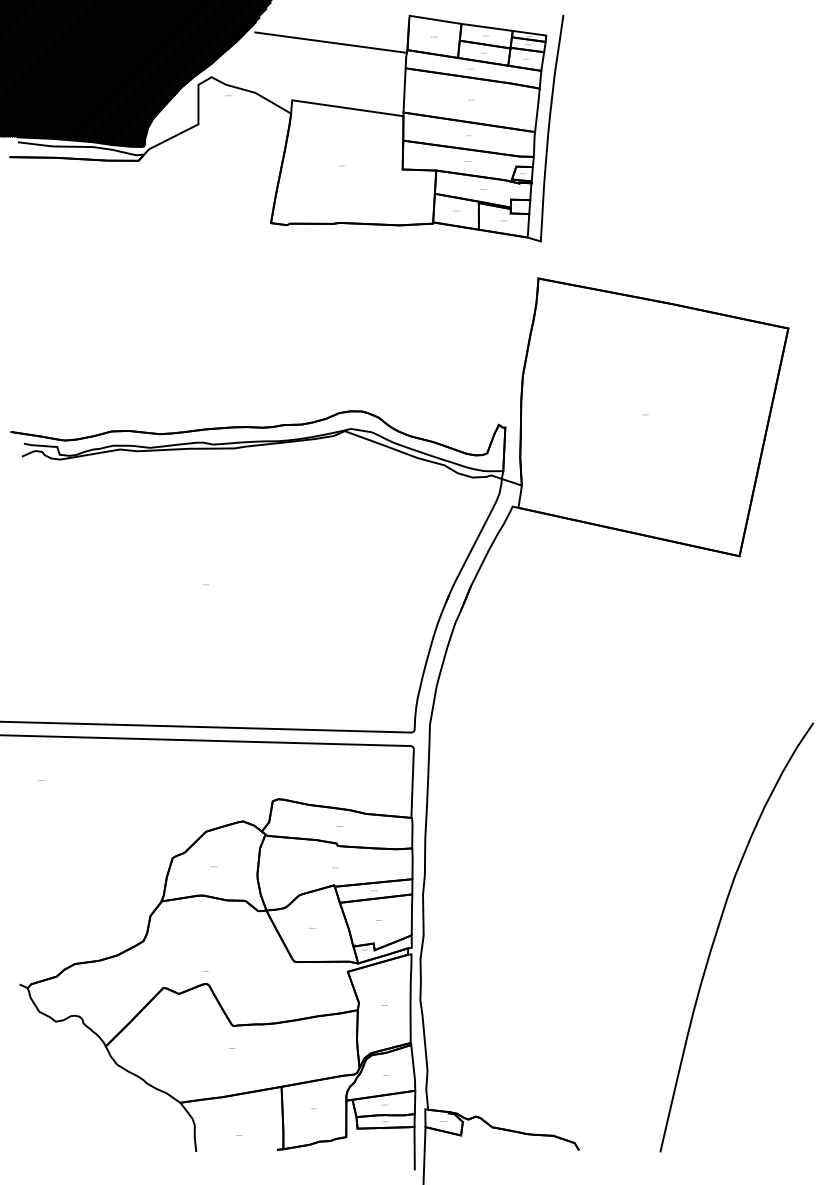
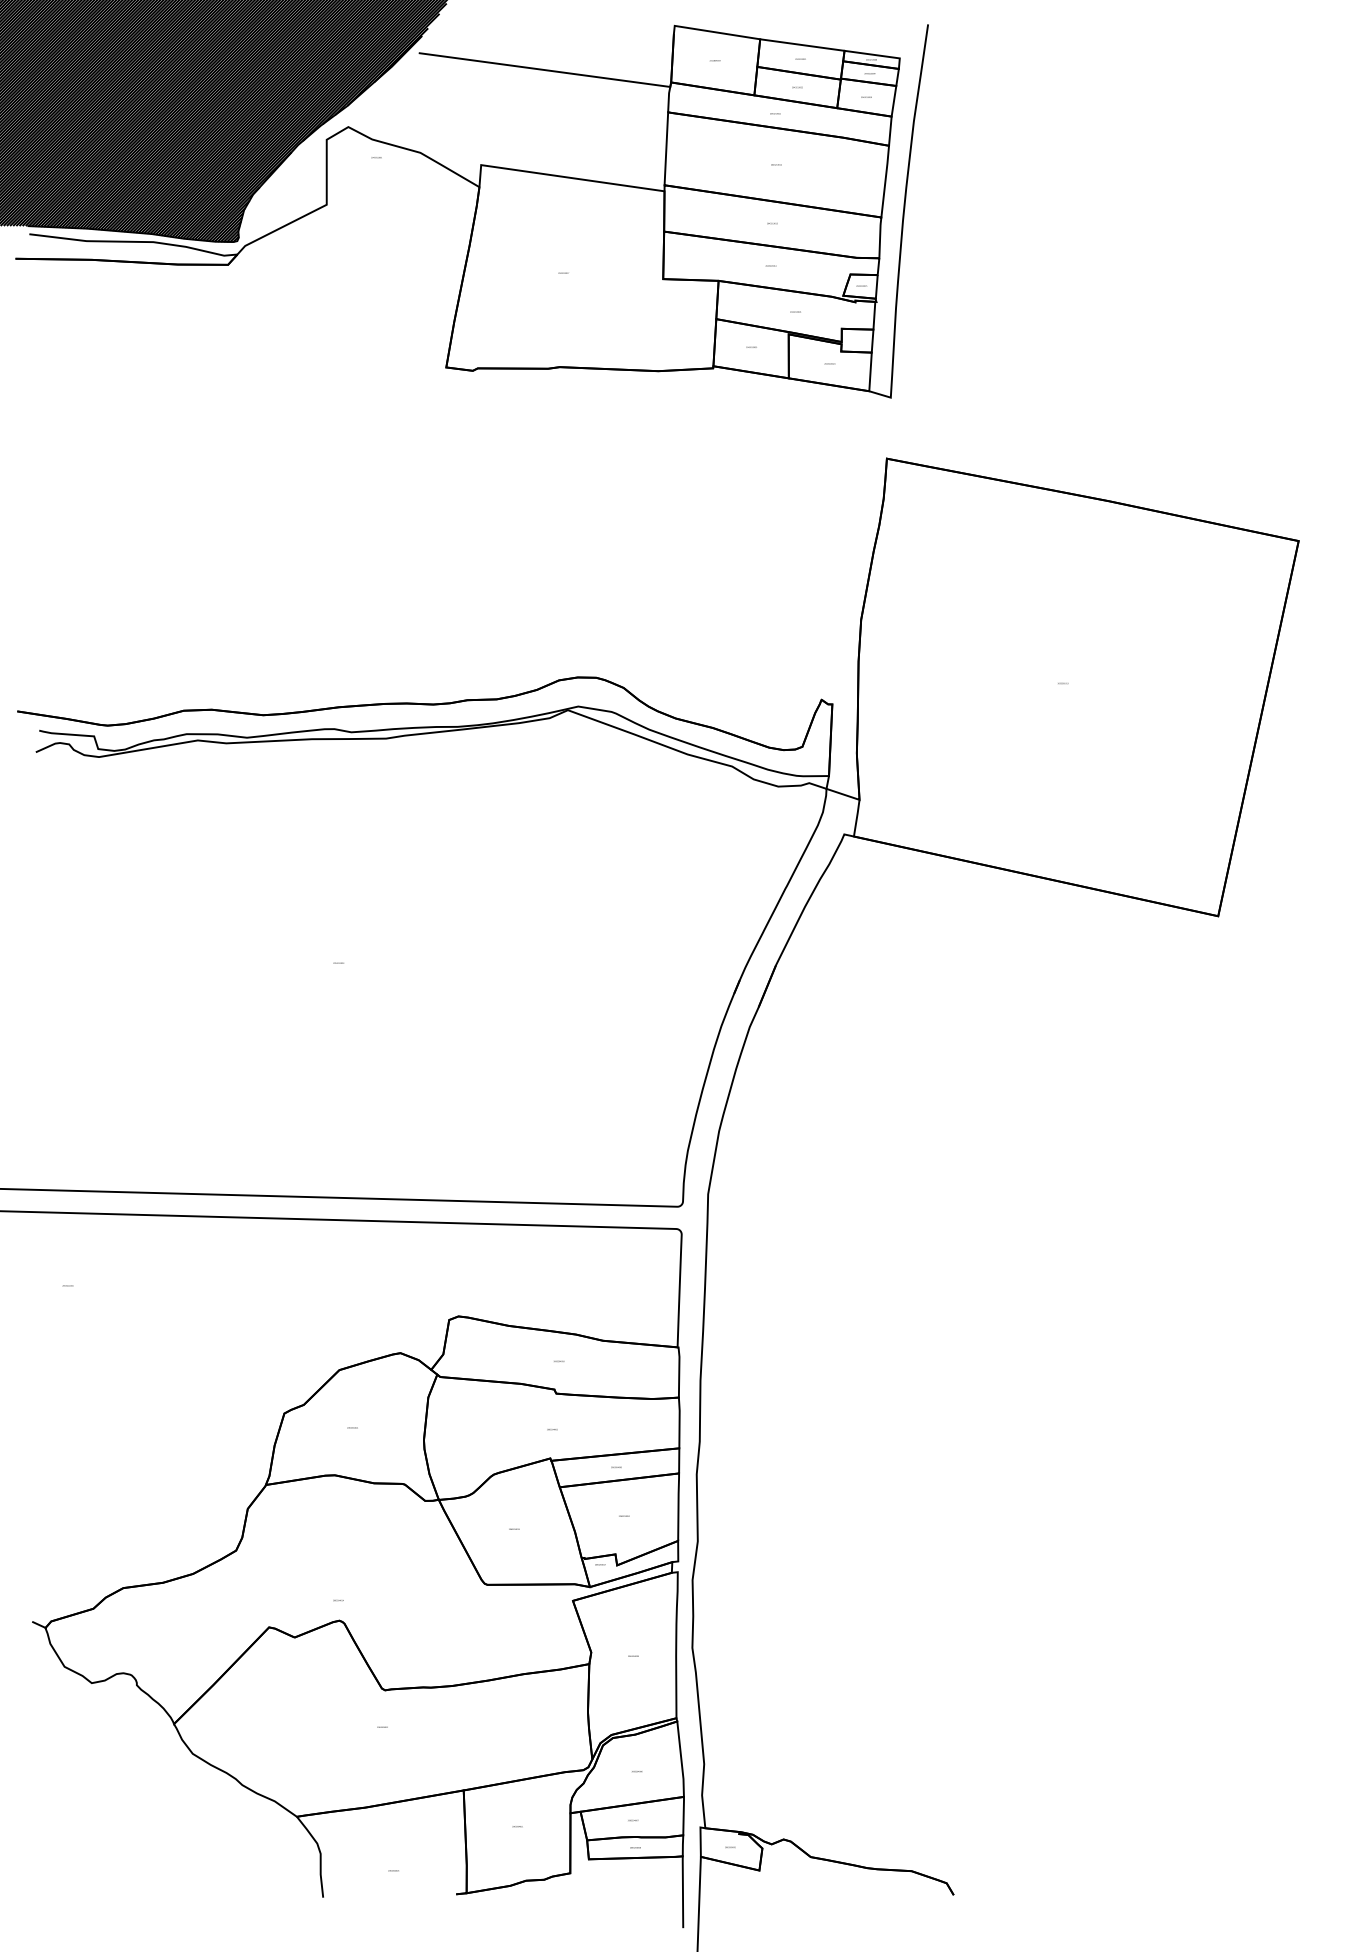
curve: (718, 930) -> (1183, 1532), removed

